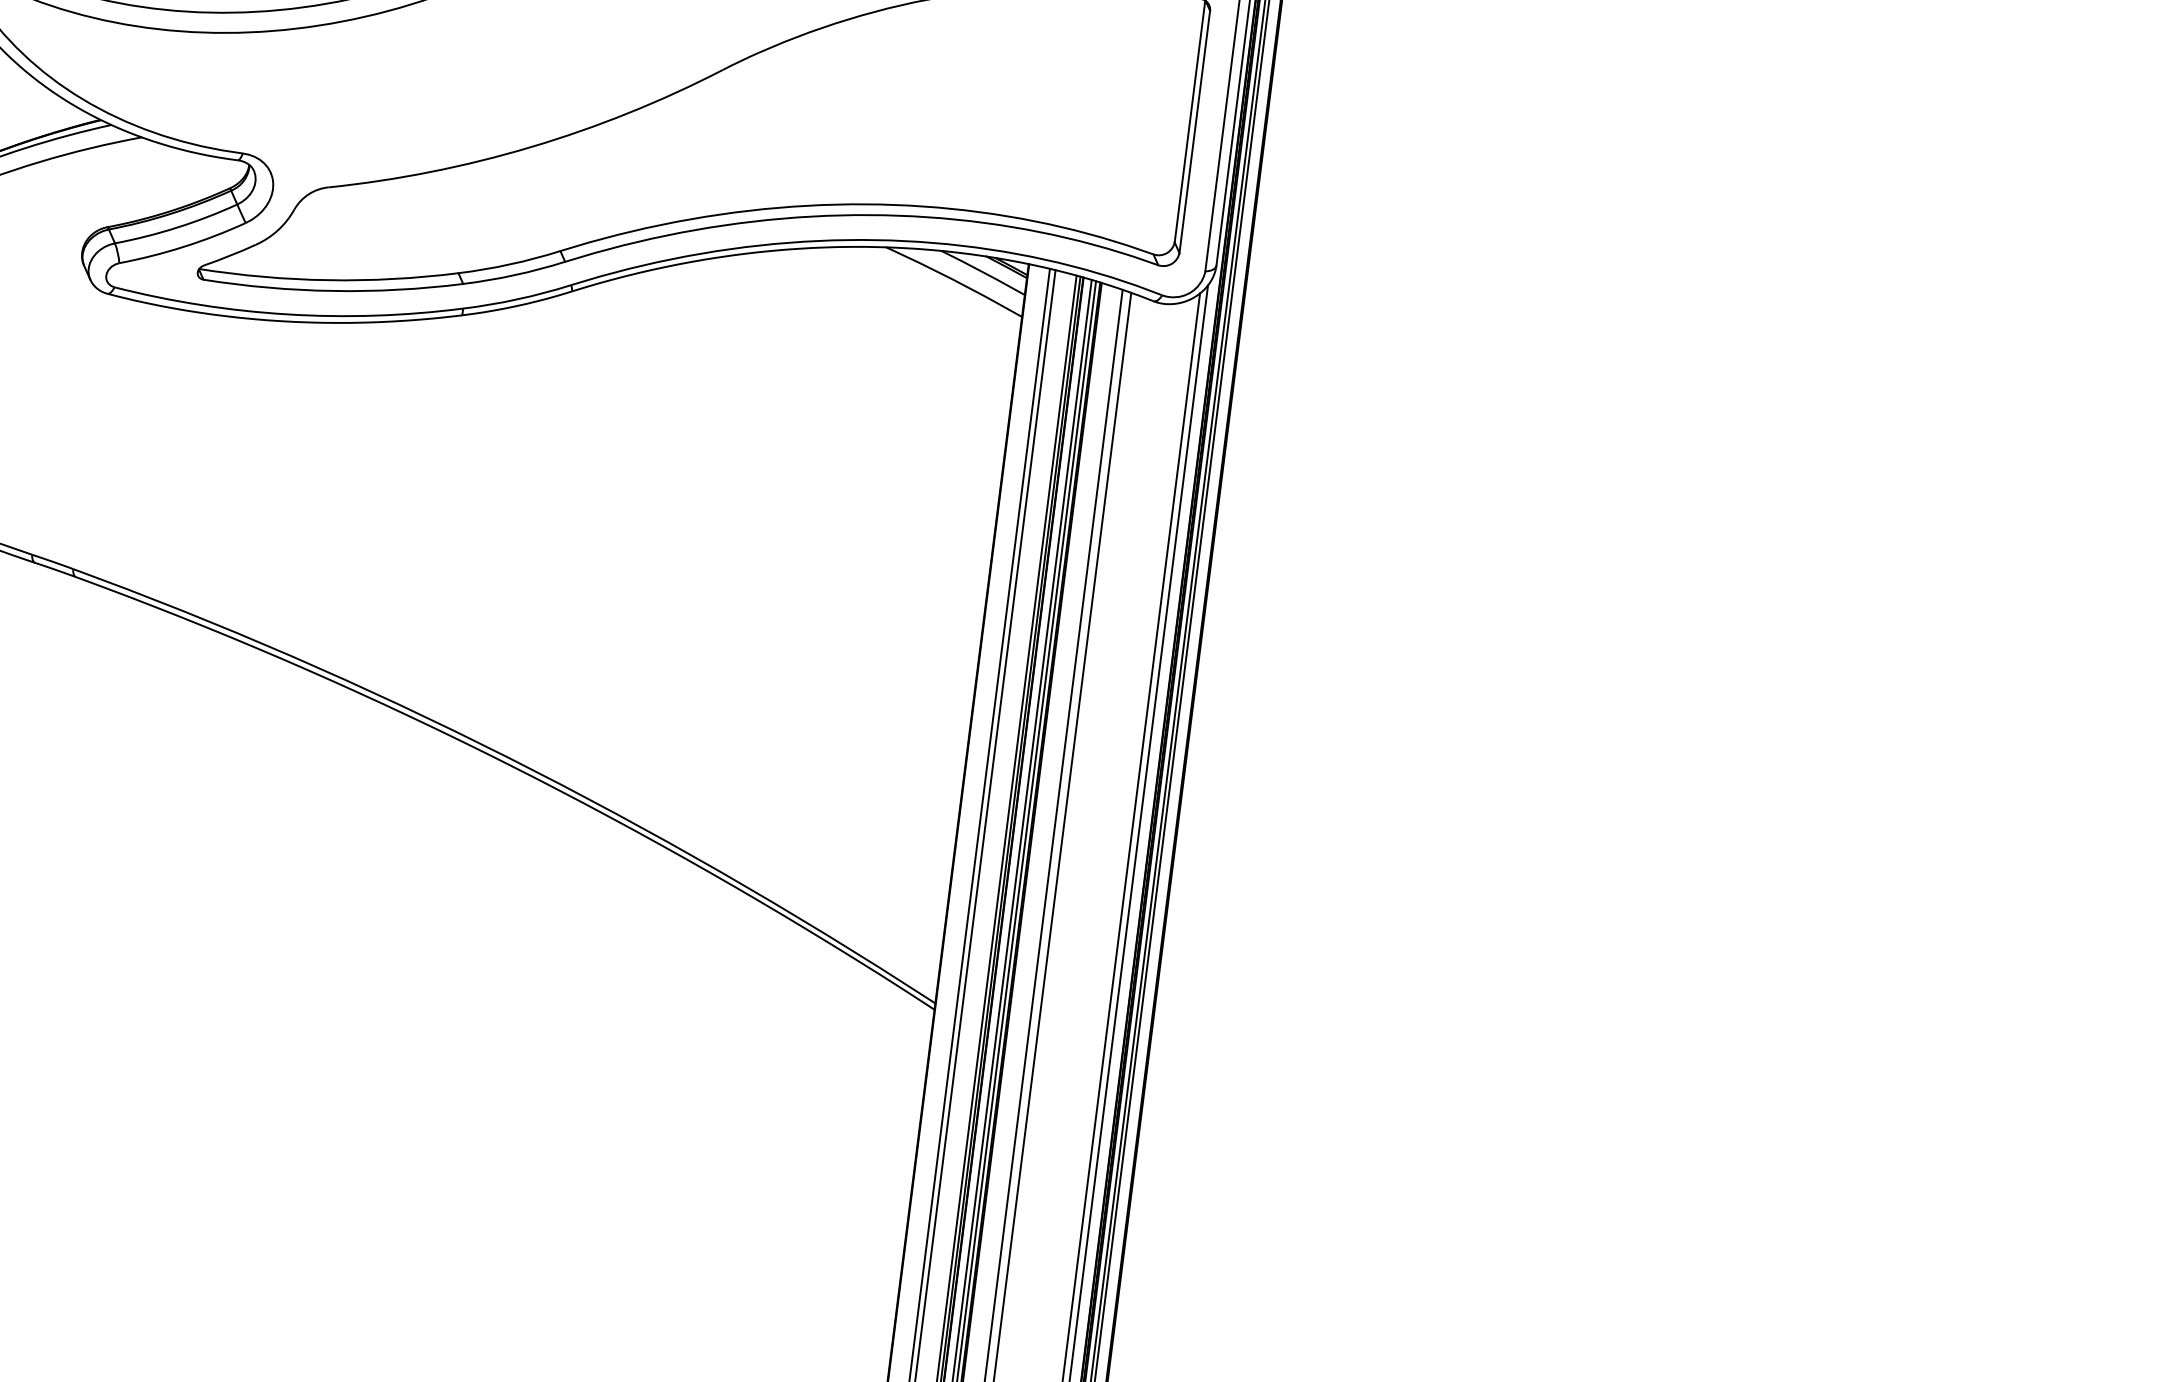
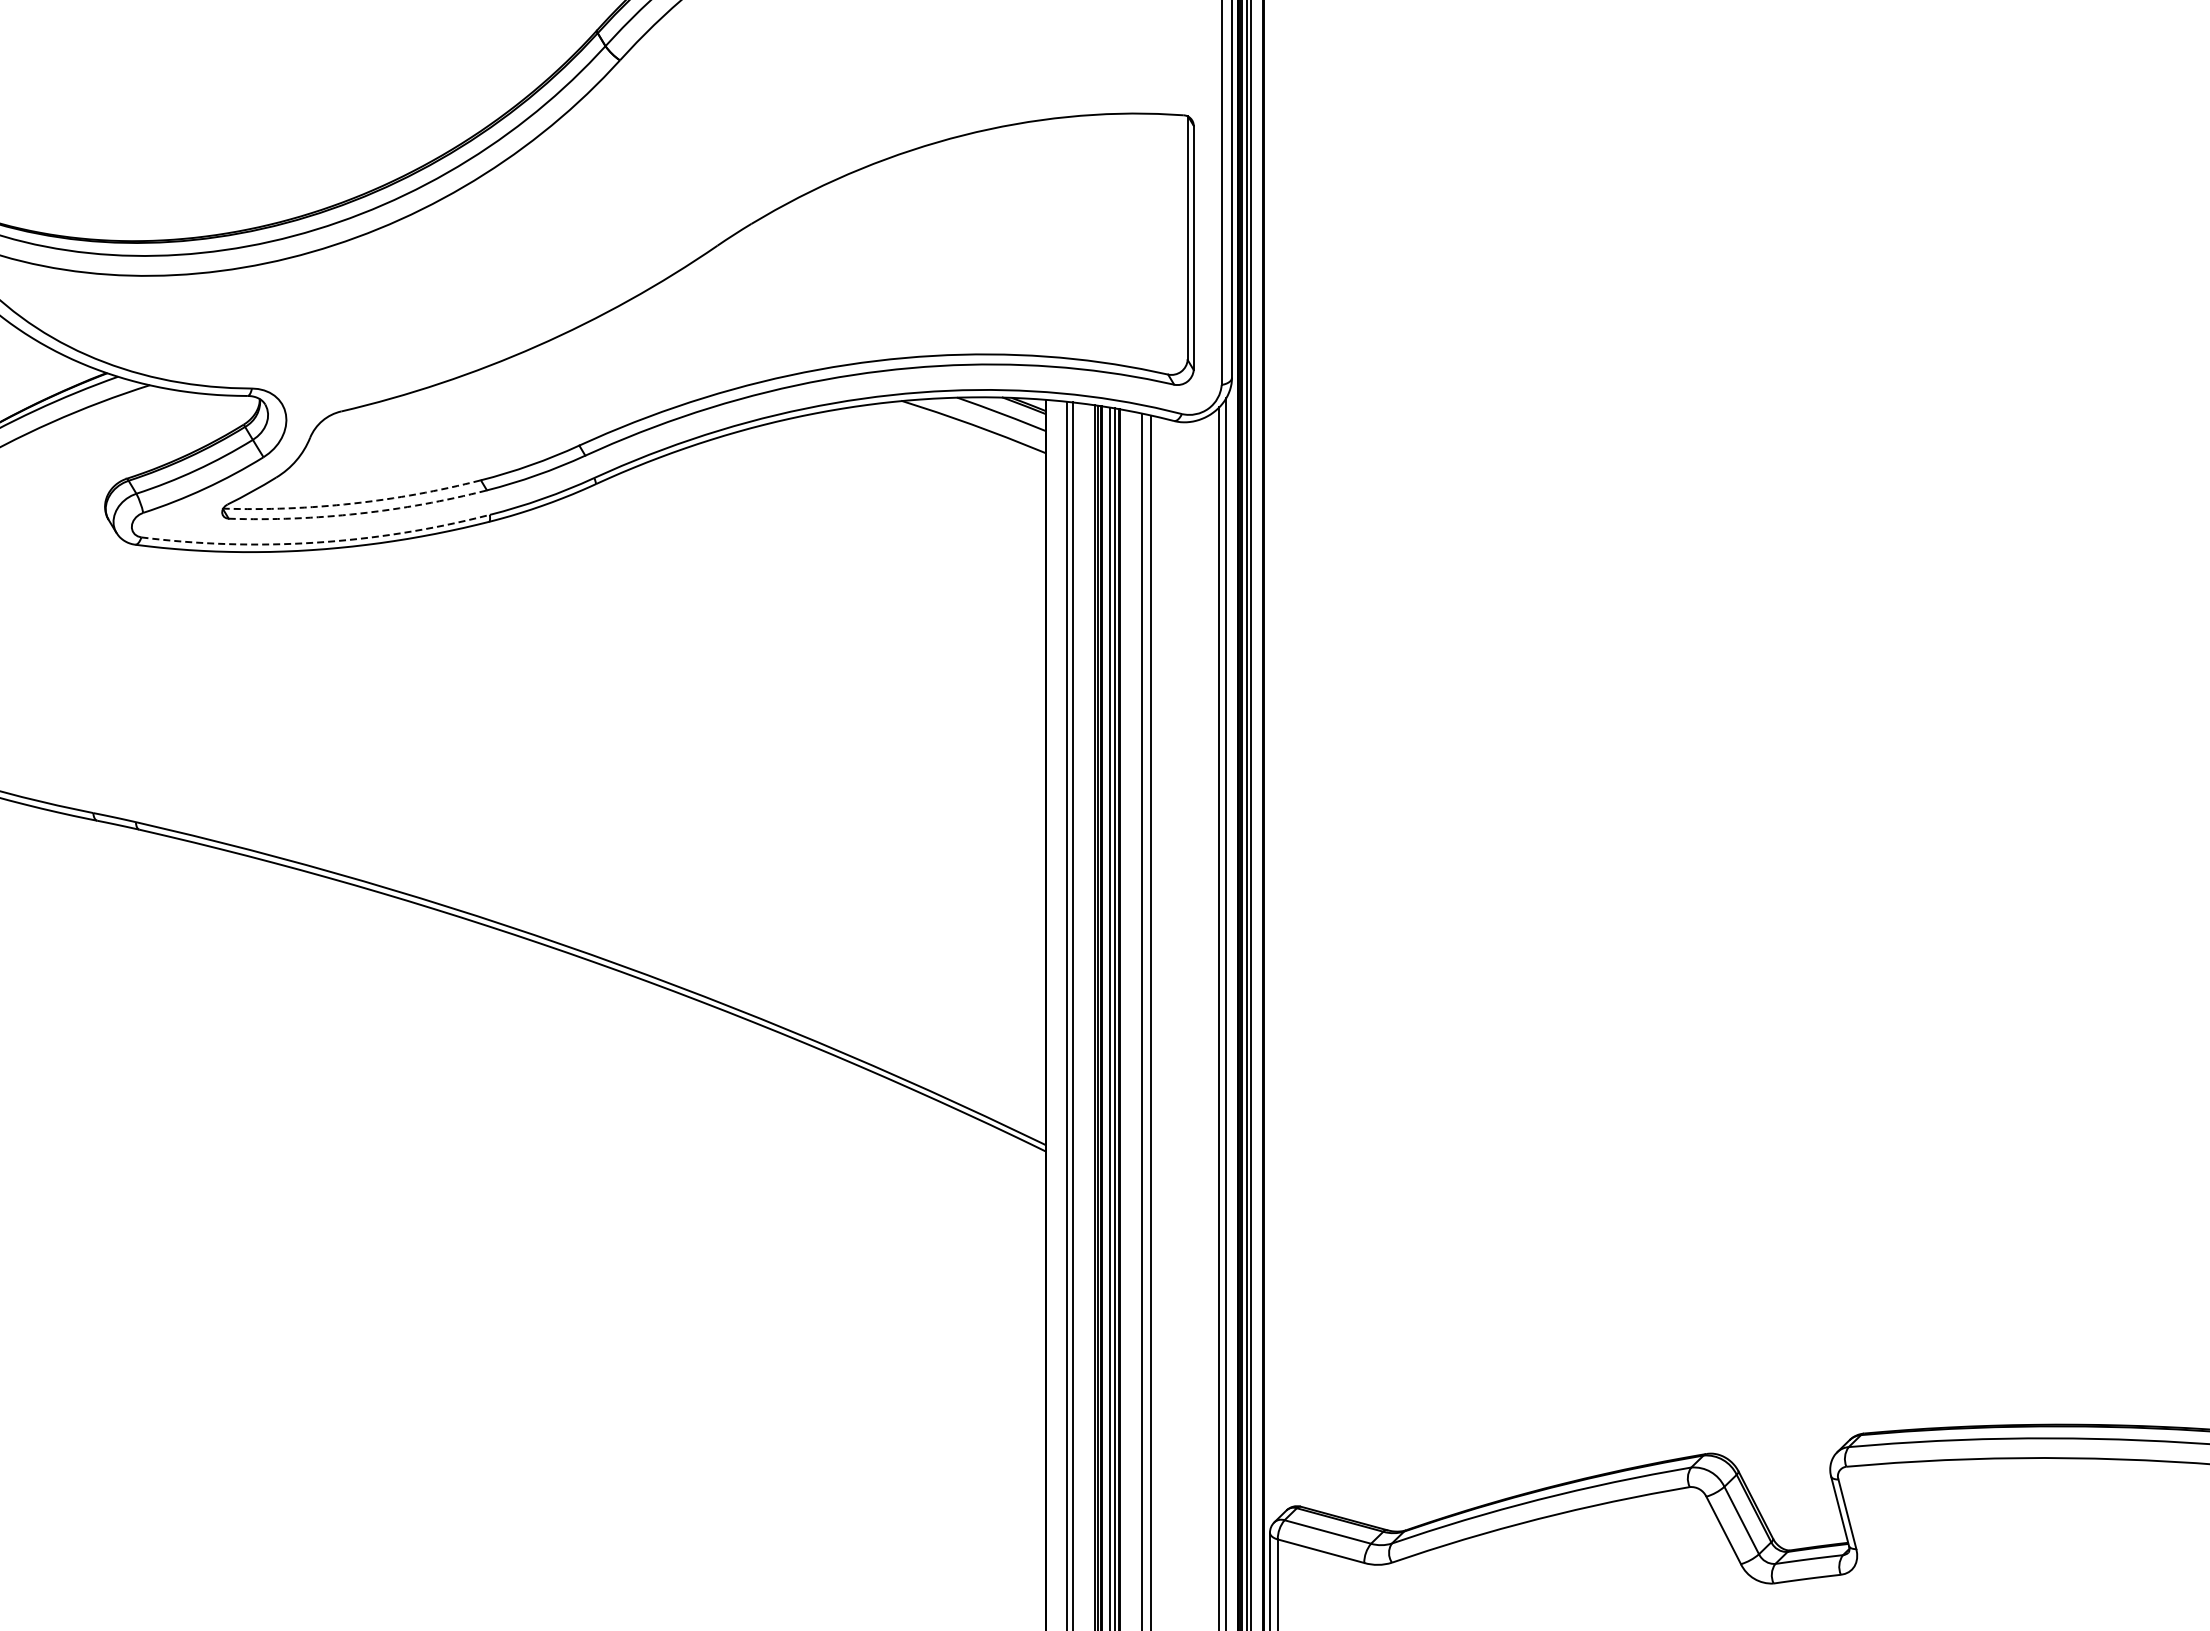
arc: (328, 280) -> (352, 503), solid -> dashed
arc: (332, 290) -> (358, 513), solid -> dashed
arc: (287, 314) -> (316, 542), solid -> dashed

